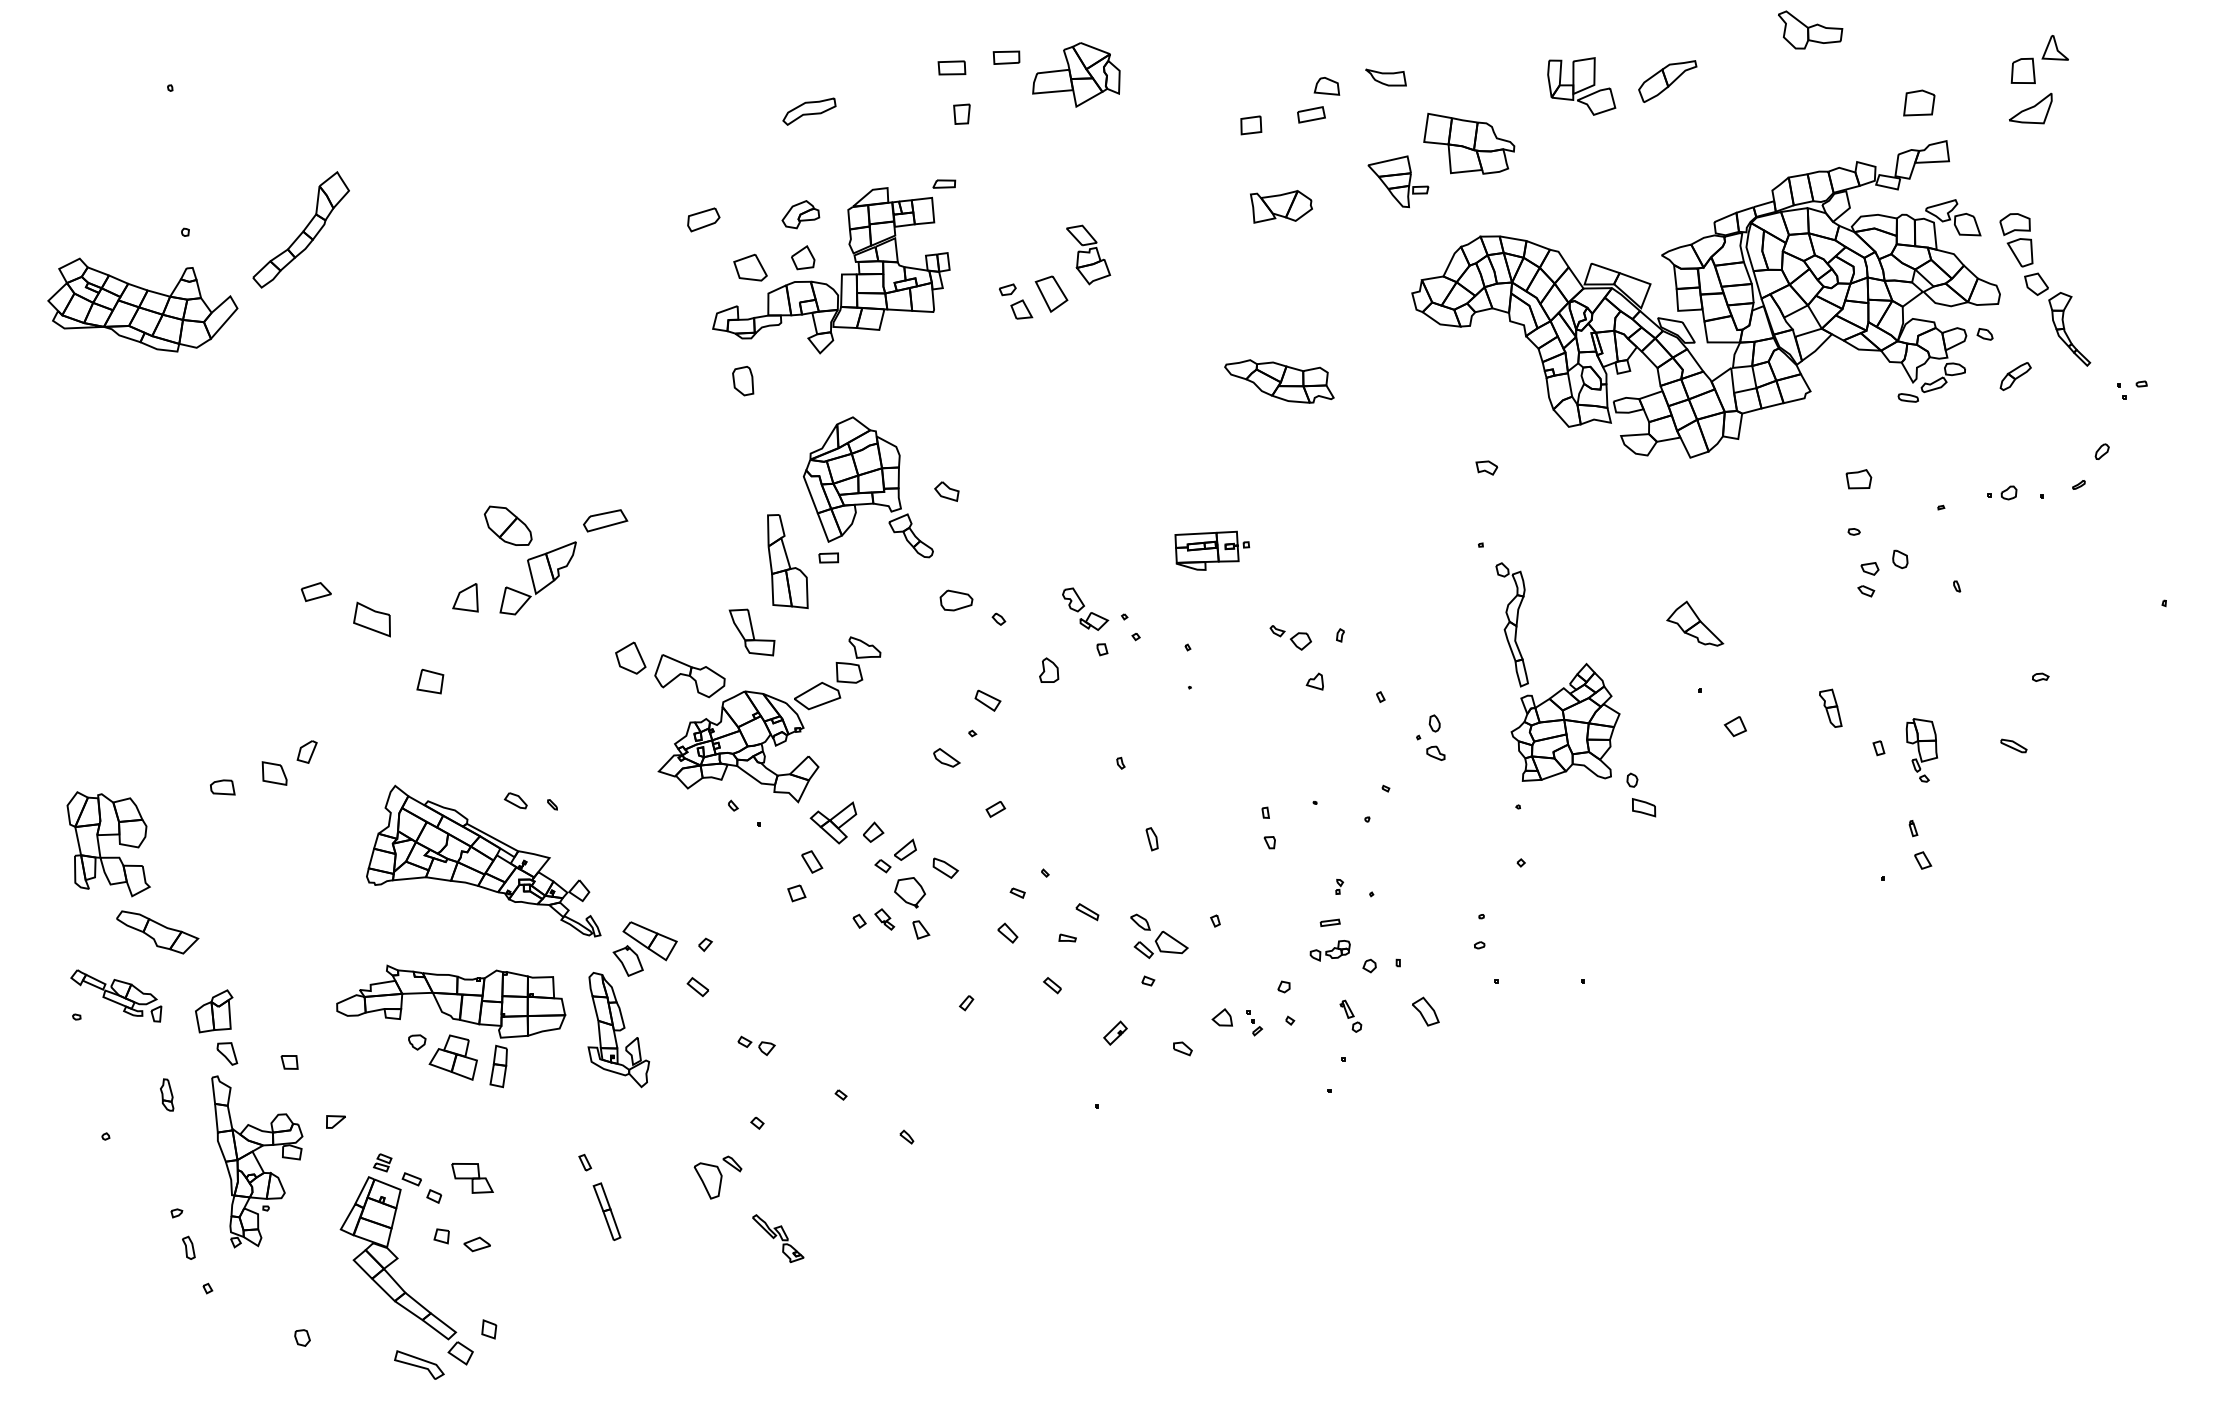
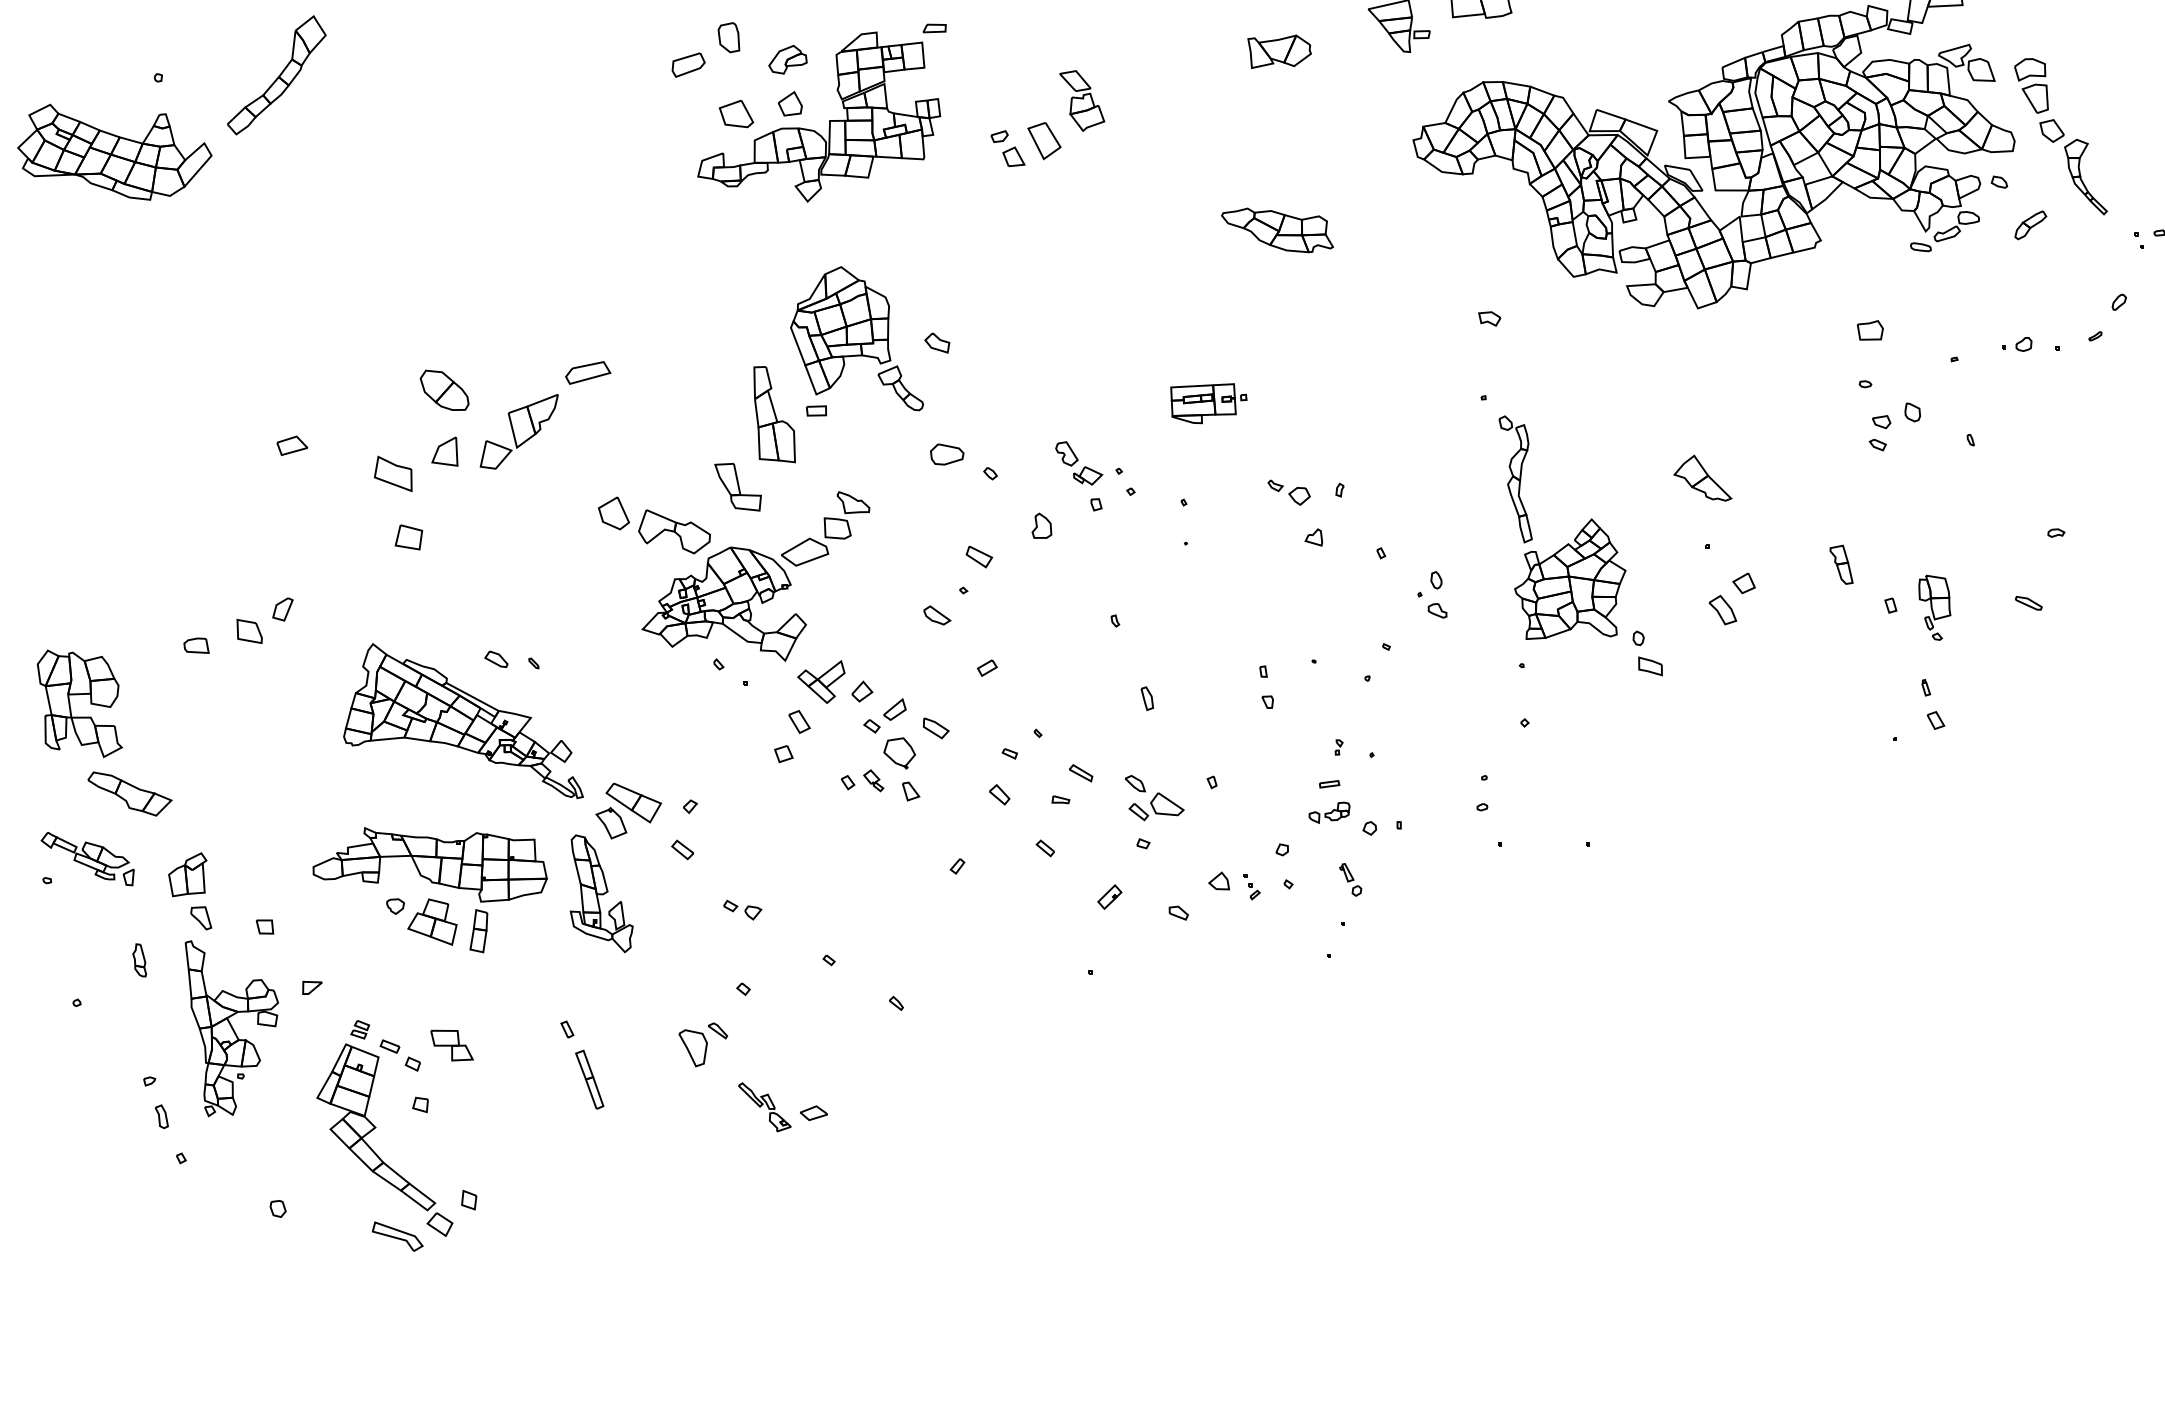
part: (743, 381) -> (729, 38), moved
part: (507, 525) -> (443, 390), moved
part: (371, 619) -> (392, 473), moved
part: (1425, 1011) -> (1722, 609), moved
part: (476, 1244) -> (813, 1113), moved

